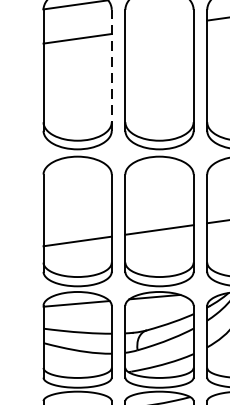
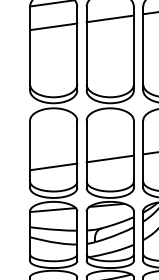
line: (158, 26) -> (109, 18), added
line: (112, 70) -> (77, 48), dashed -> solid

